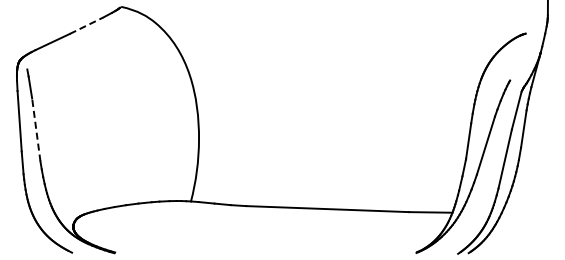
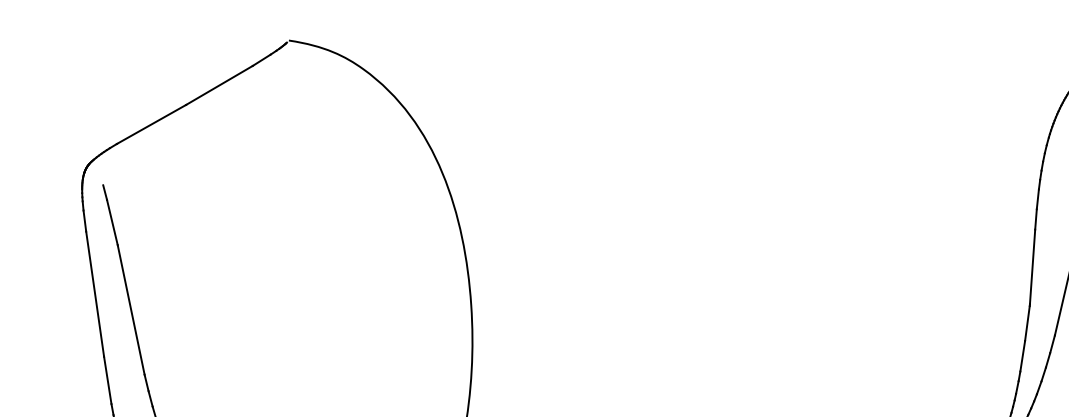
line: (86, 25) -> (219, 84), dashed -> solid
line: (36, 130) -> (131, 310), dashed -> solid

